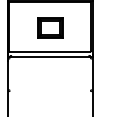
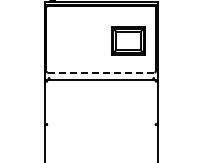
part: (50, 27) -> (128, 40), moved
line: (50, 51) -> (101, 72), solid -> dashed

